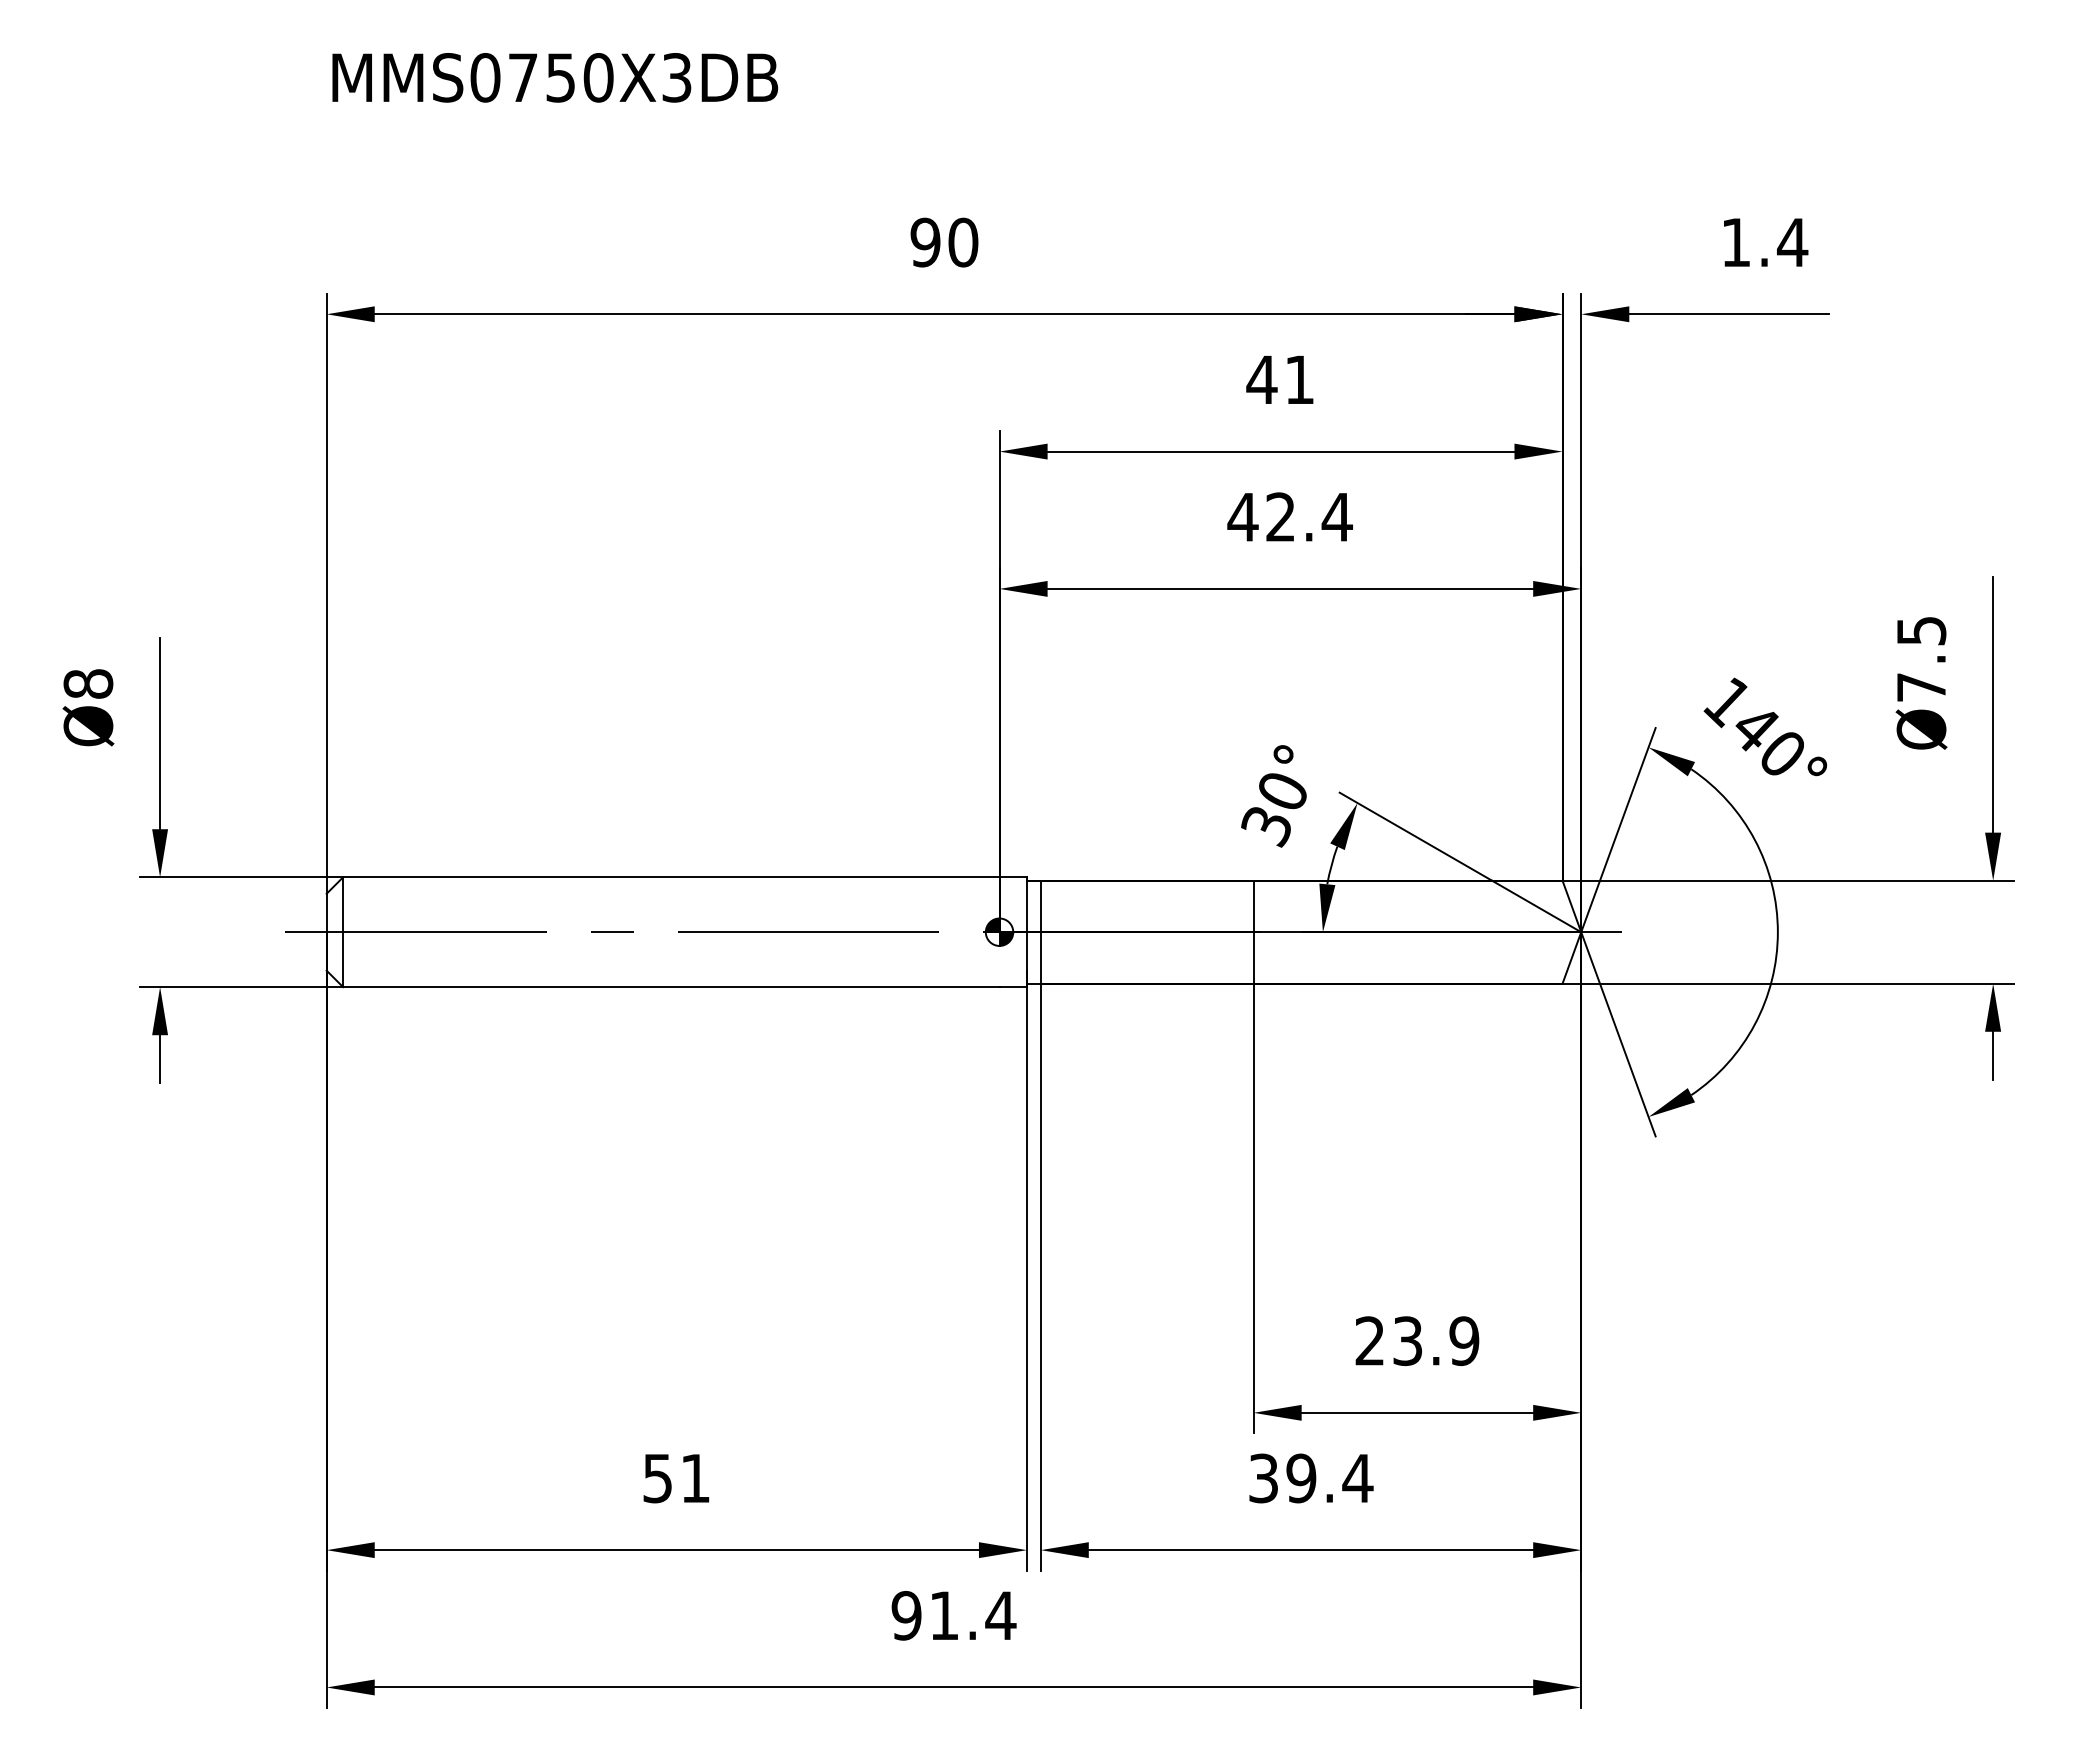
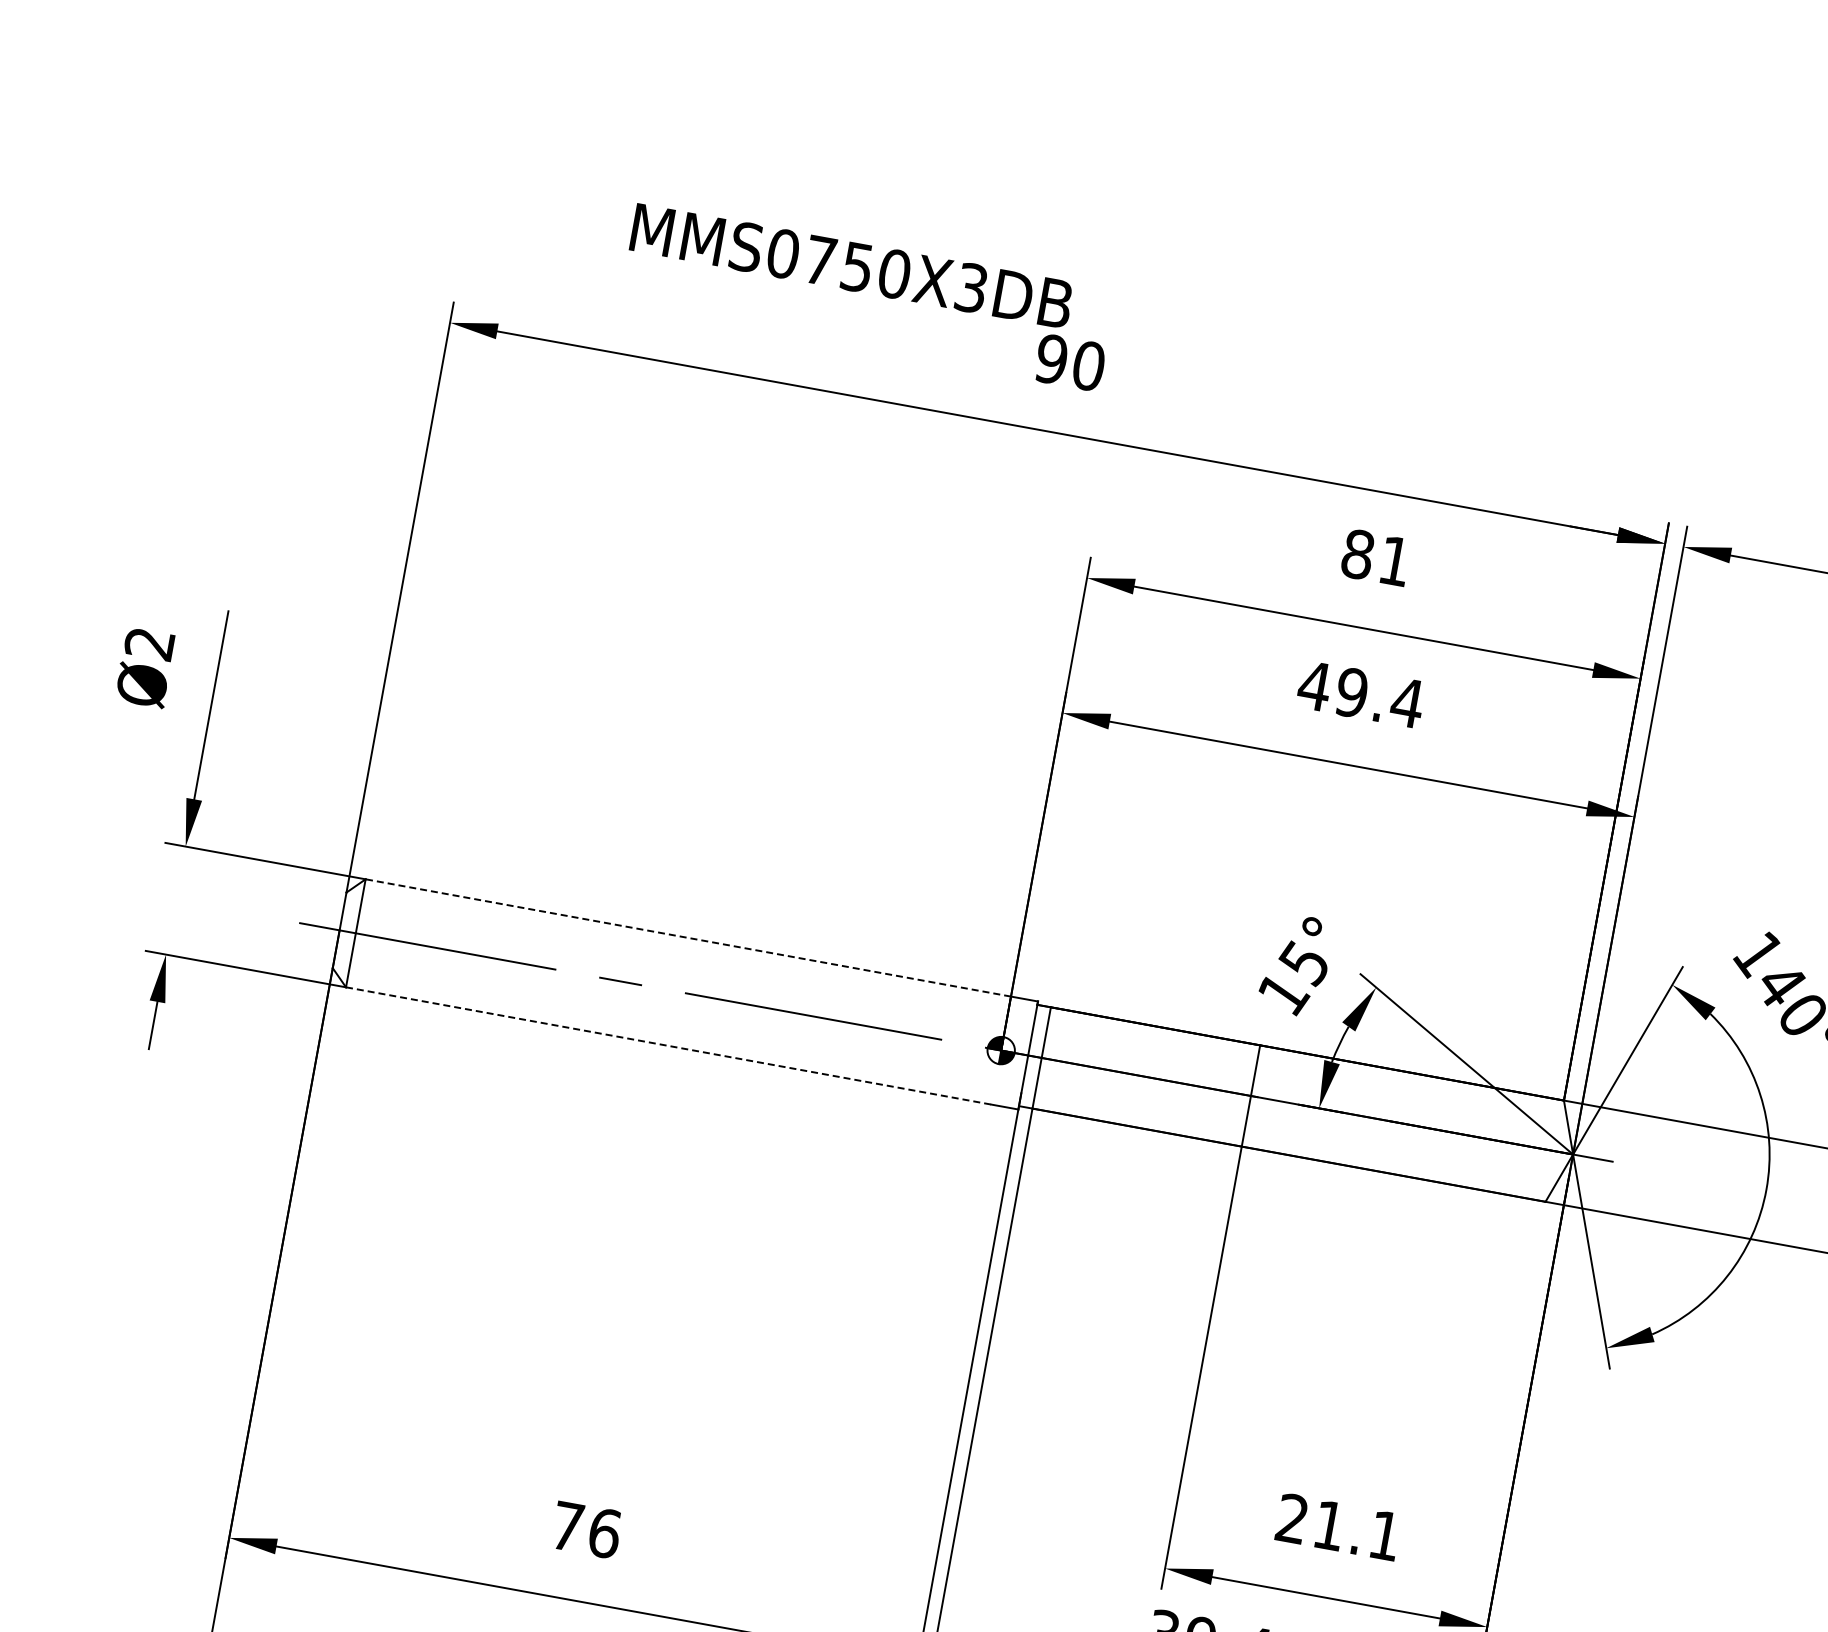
text: (555, 77) -> (852, 266), moved
text: (1261, 379) -> (1357, 553), 41 -> 81
text: (1280, 517) -> (1351, 693), 42.4 -> 49.4
text: (88, 683) -> (149, 643), Ø8 -> Ø2
text: (1273, 809) -> (1292, 978), 30° -> 15°
line: (670, 877) -> (687, 937), solid -> dashed
line: (671, 987) -> (668, 1046), solid -> dashed
text: (1436, 1341) -> (1357, 1531), 23.9 -> 21.1
text: (676, 1478) -> (585, 1529), 51 -> 76

